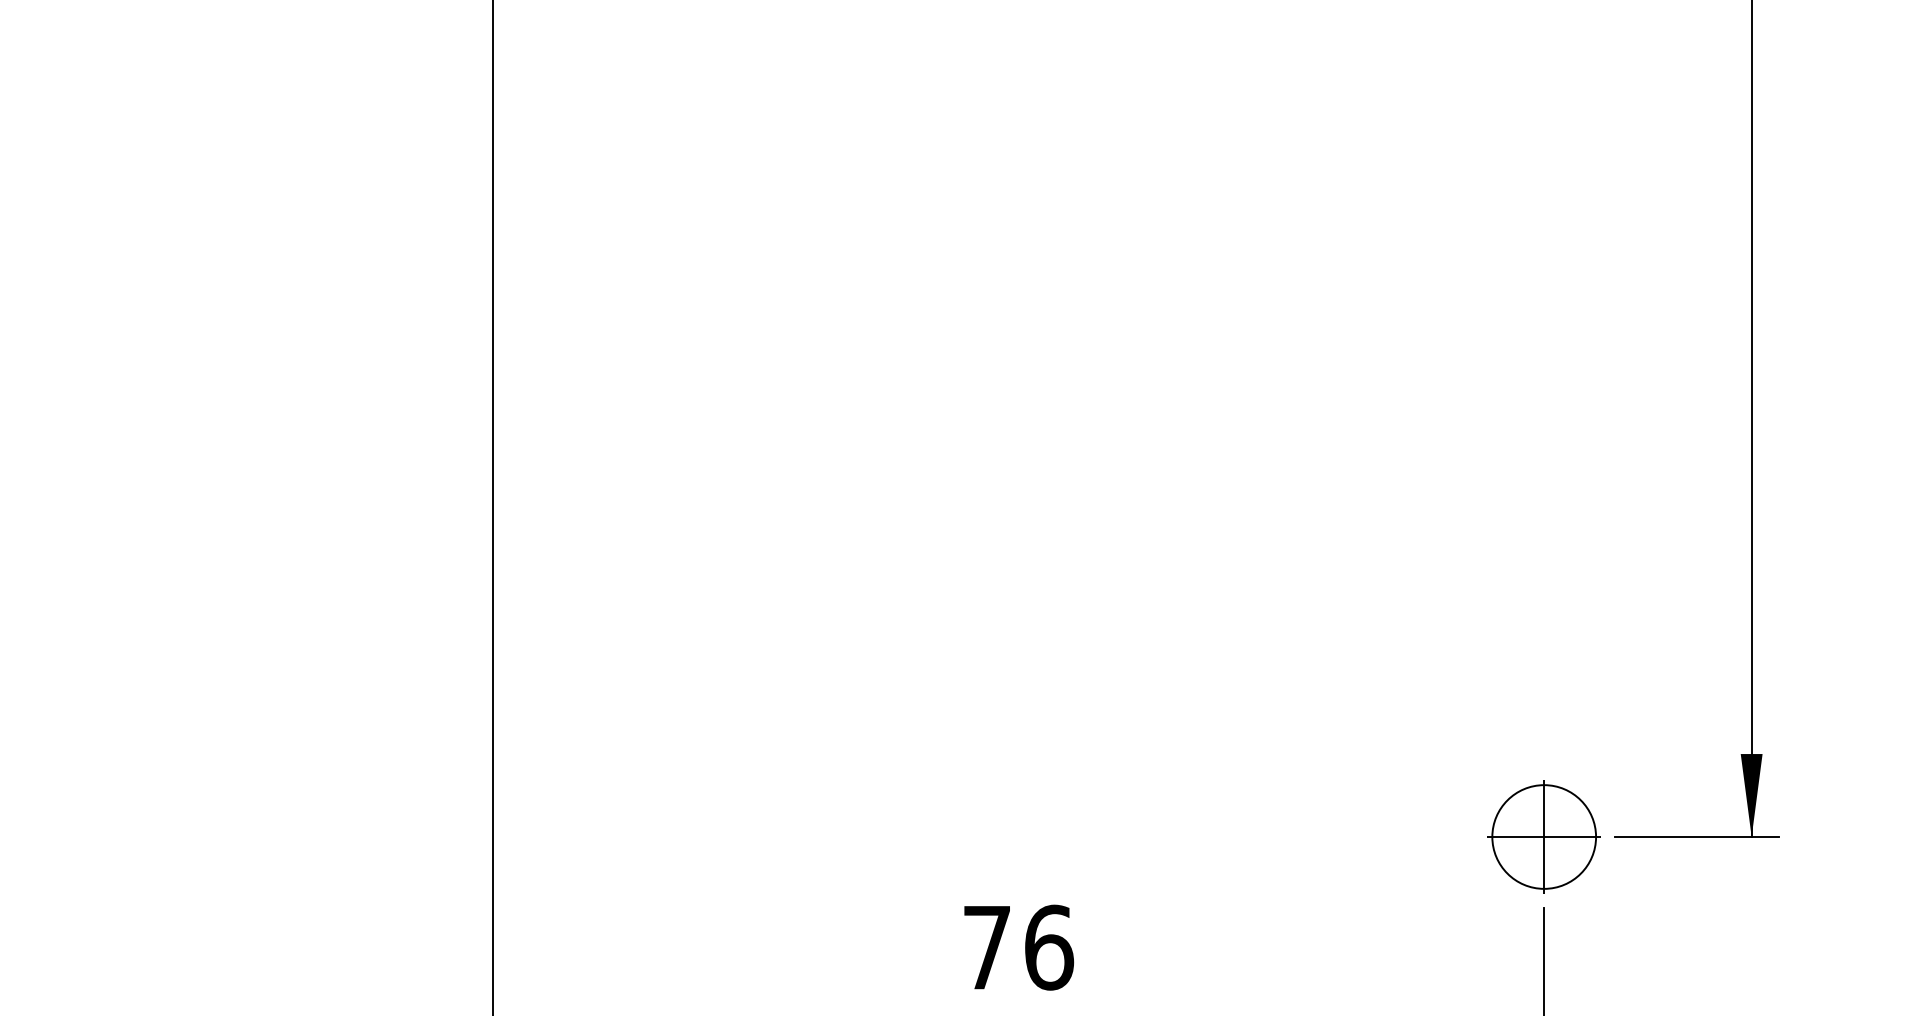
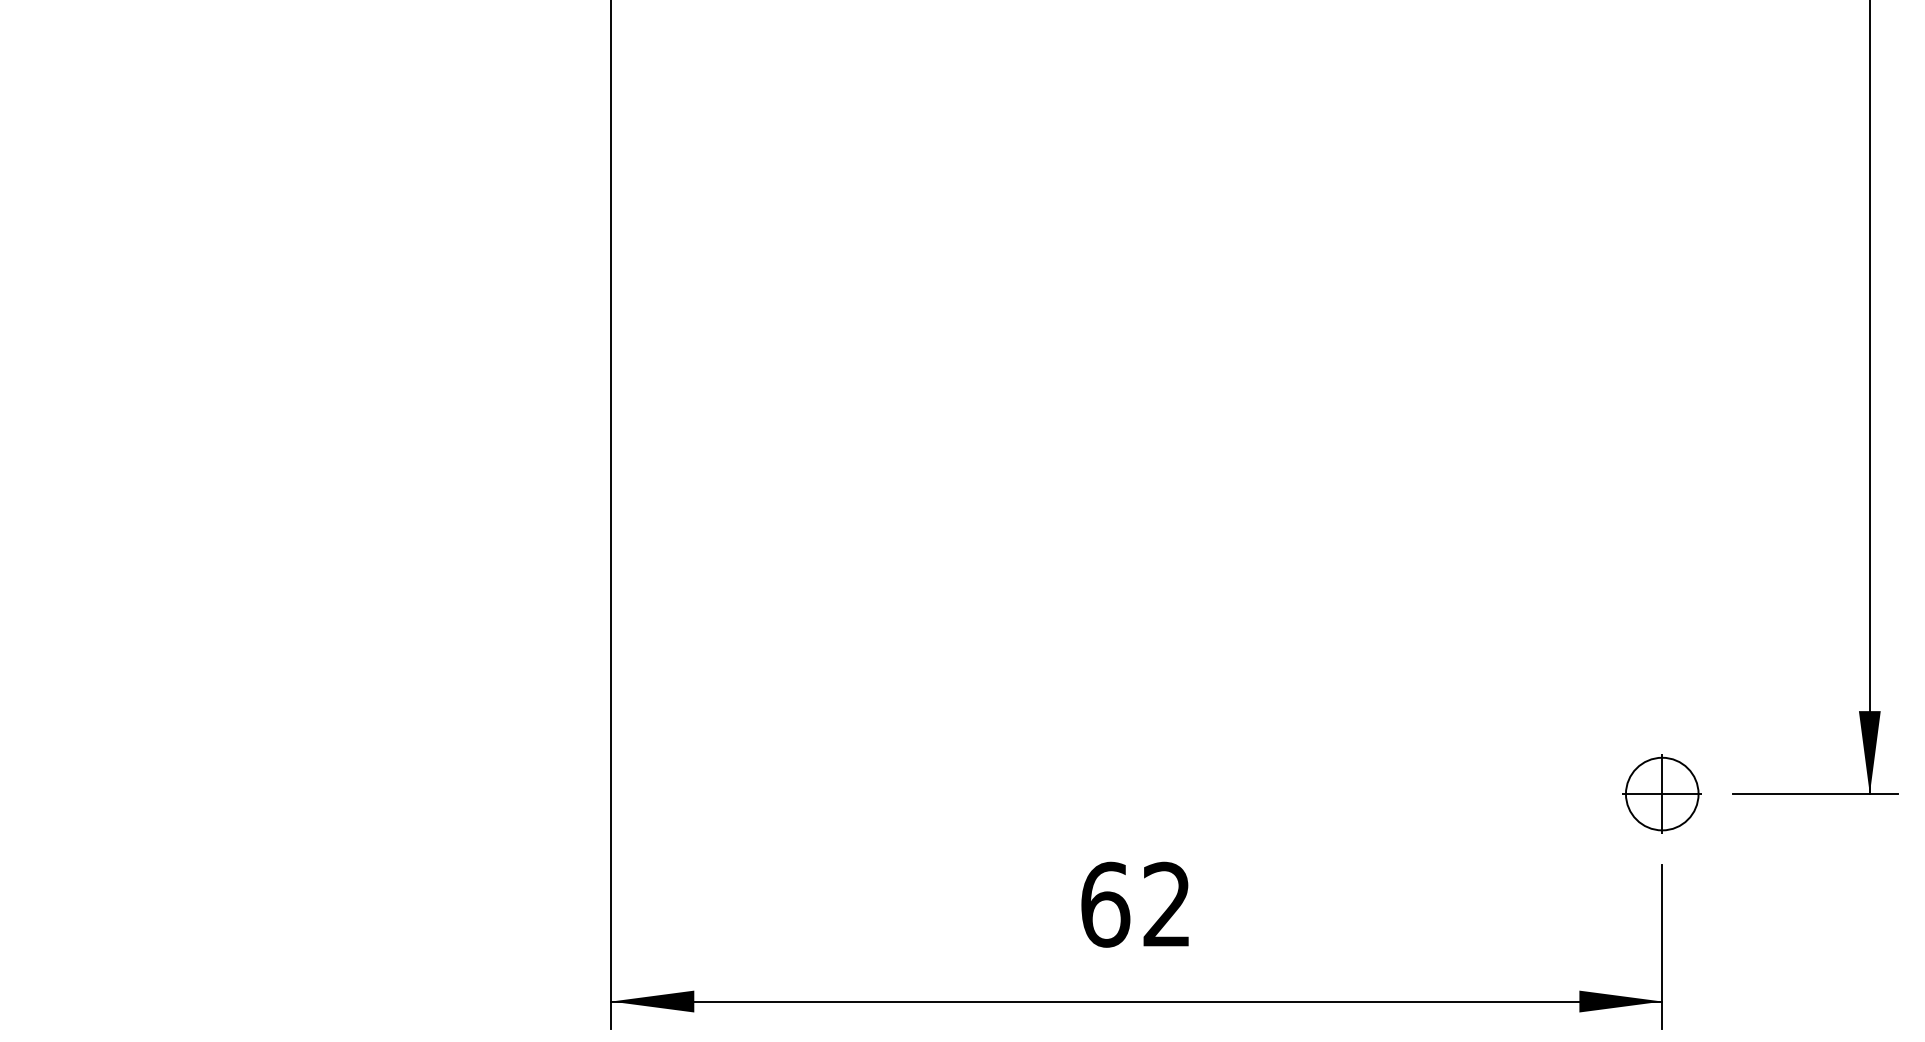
part: (1543, 836) -> (1661, 793), size x0.7
text: (1018, 947) -> (1136, 904), 76 -> 62

